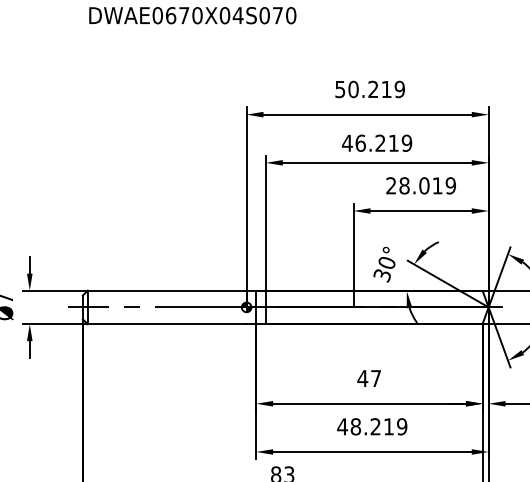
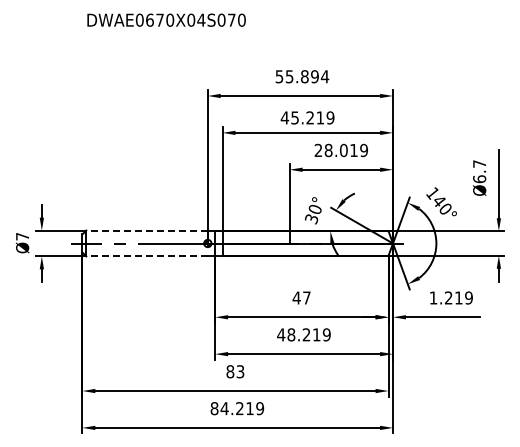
text: (376, 89) -> (307, 76), 50.219 -> 55.894
text: (361, 142) -> (295, 117), 46.219 -> 45.219
line: (167, 290) -> (147, 230), solid -> dashed
line: (167, 324) -> (147, 256), solid -> dashed

